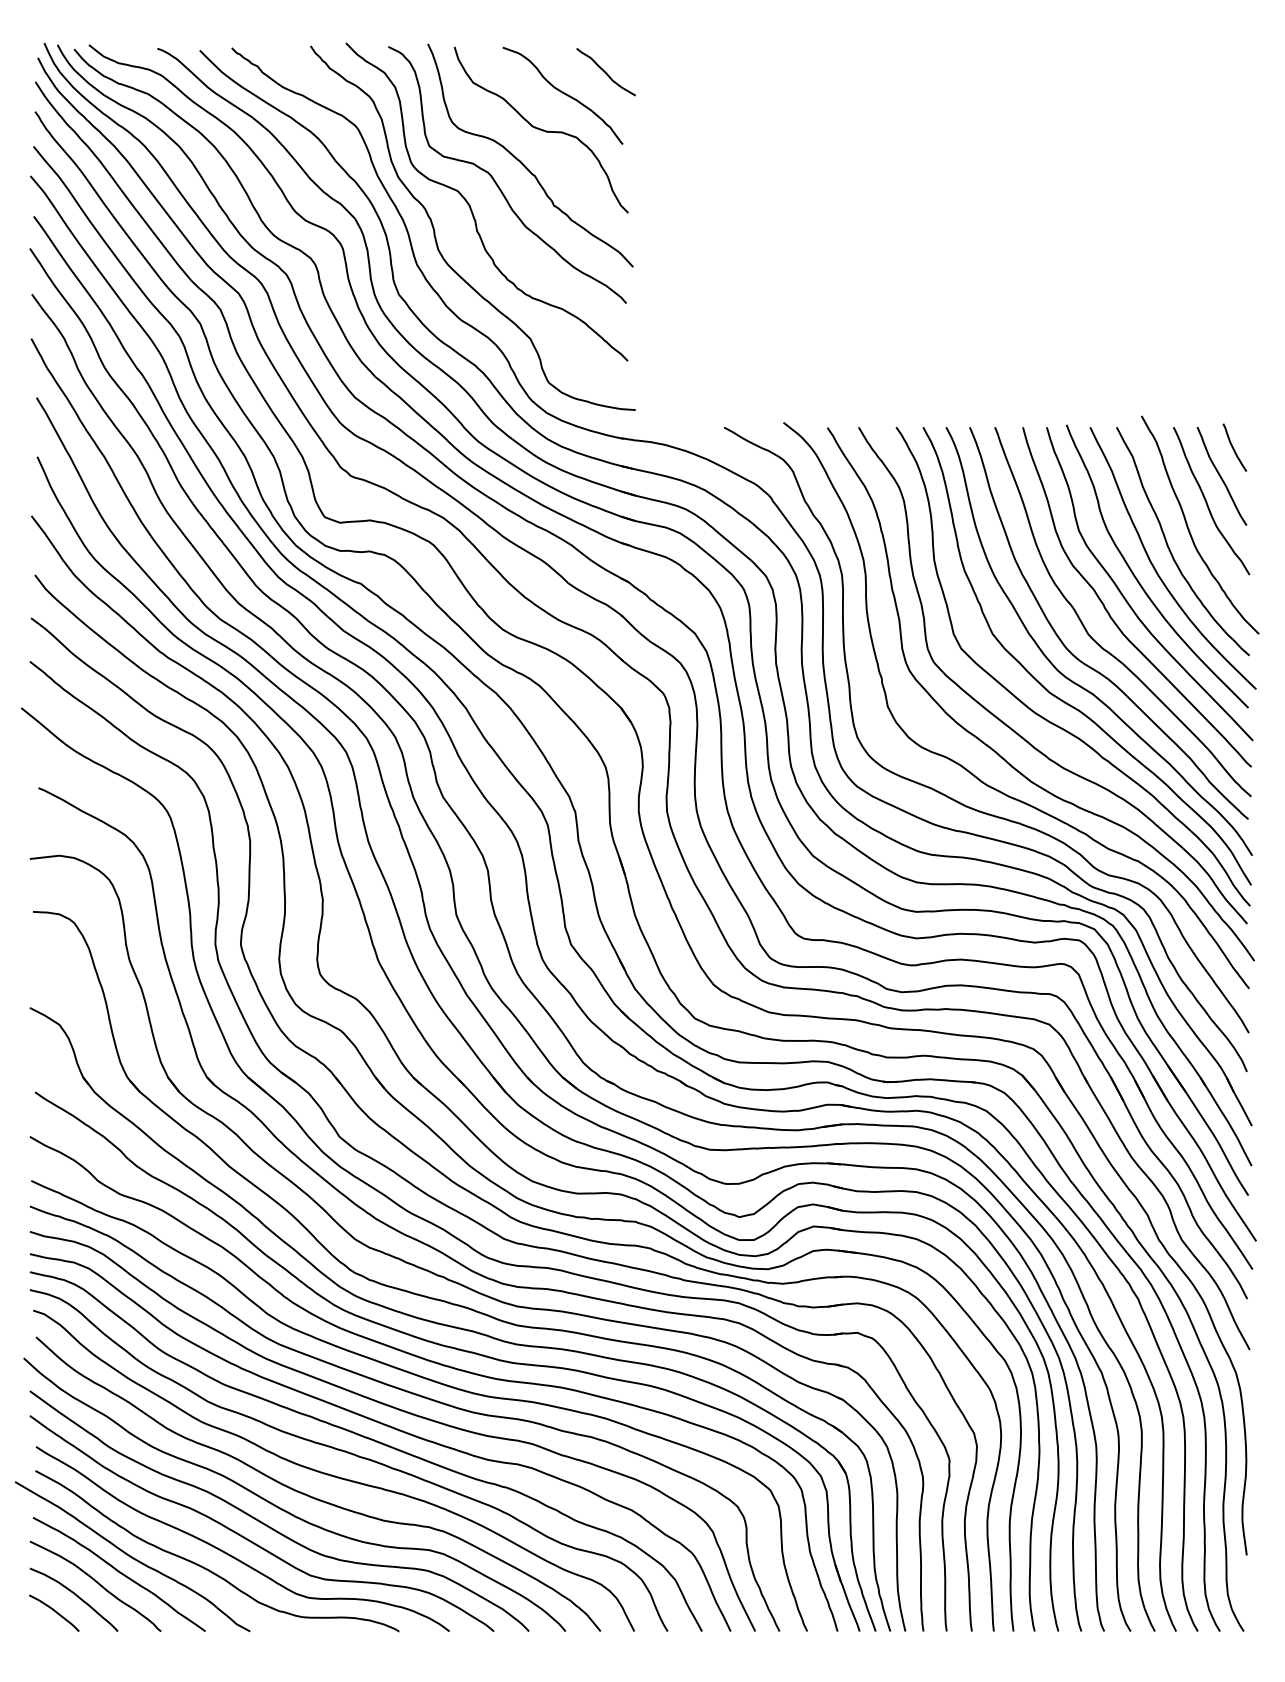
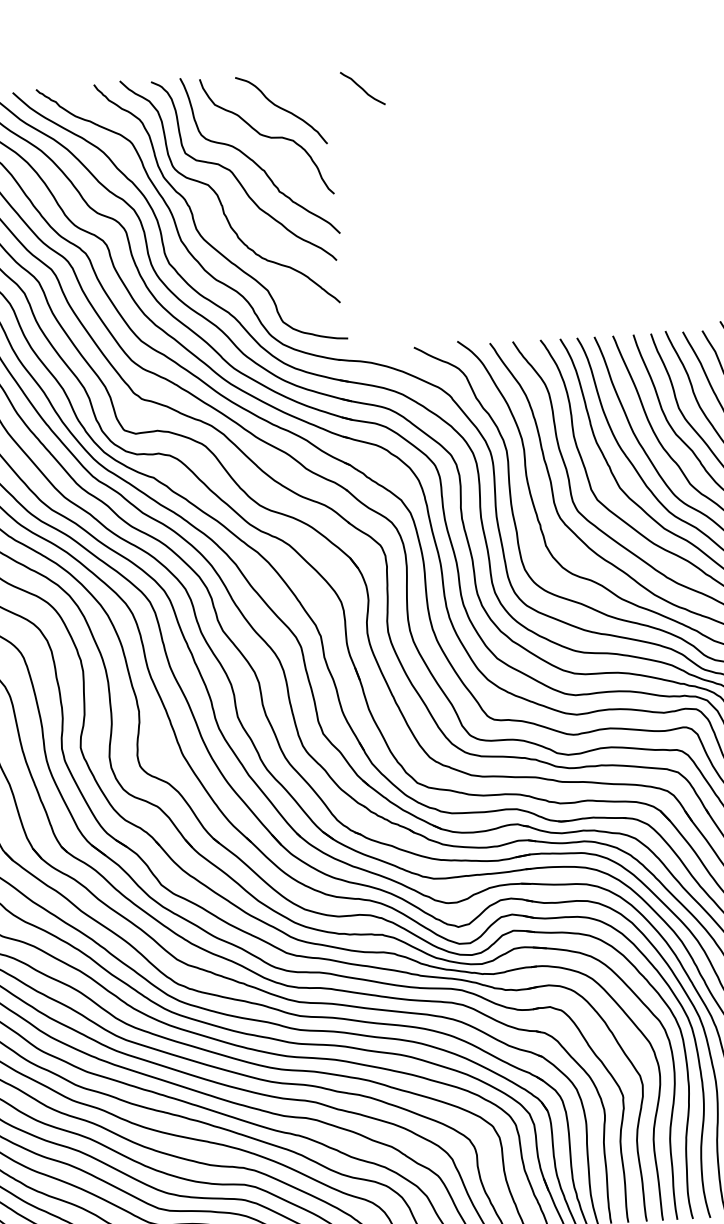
curve: (605, 72) -> (362, 88), moved

